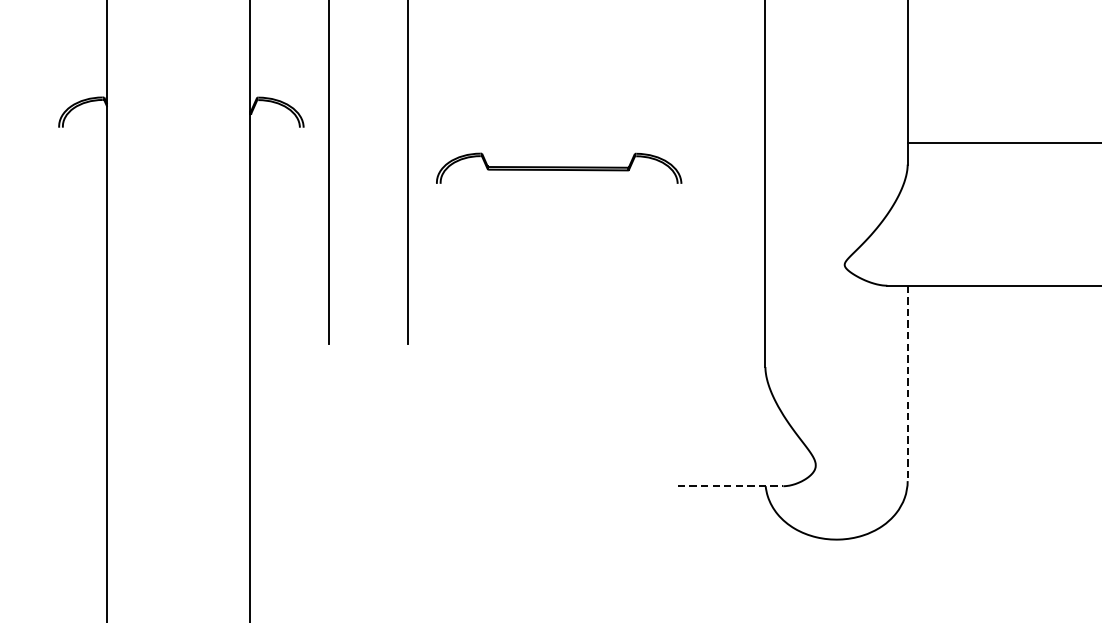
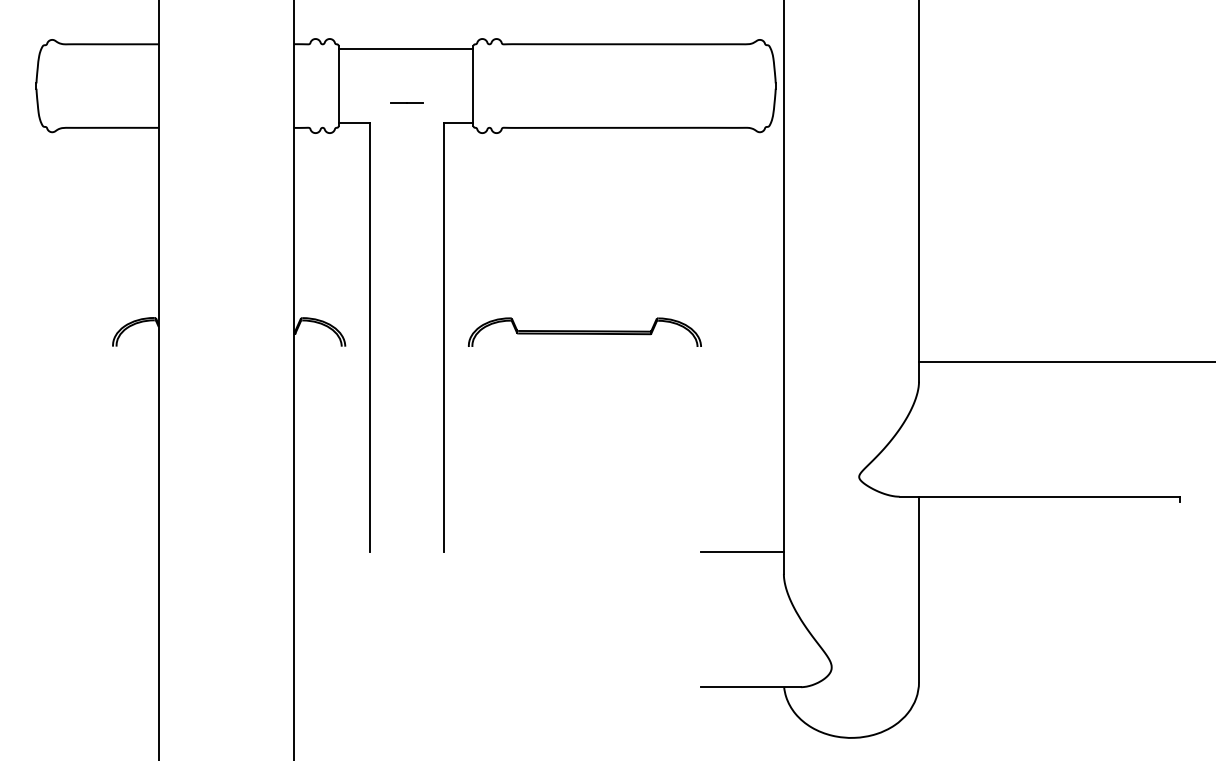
part: (558, 167) -> (584, 331), moved
line: (720, 344) -> (741, 552), added
line: (908, 383) -> (919, 589), dashed -> solid
line: (731, 486) -> (751, 687), dashed -> solid

